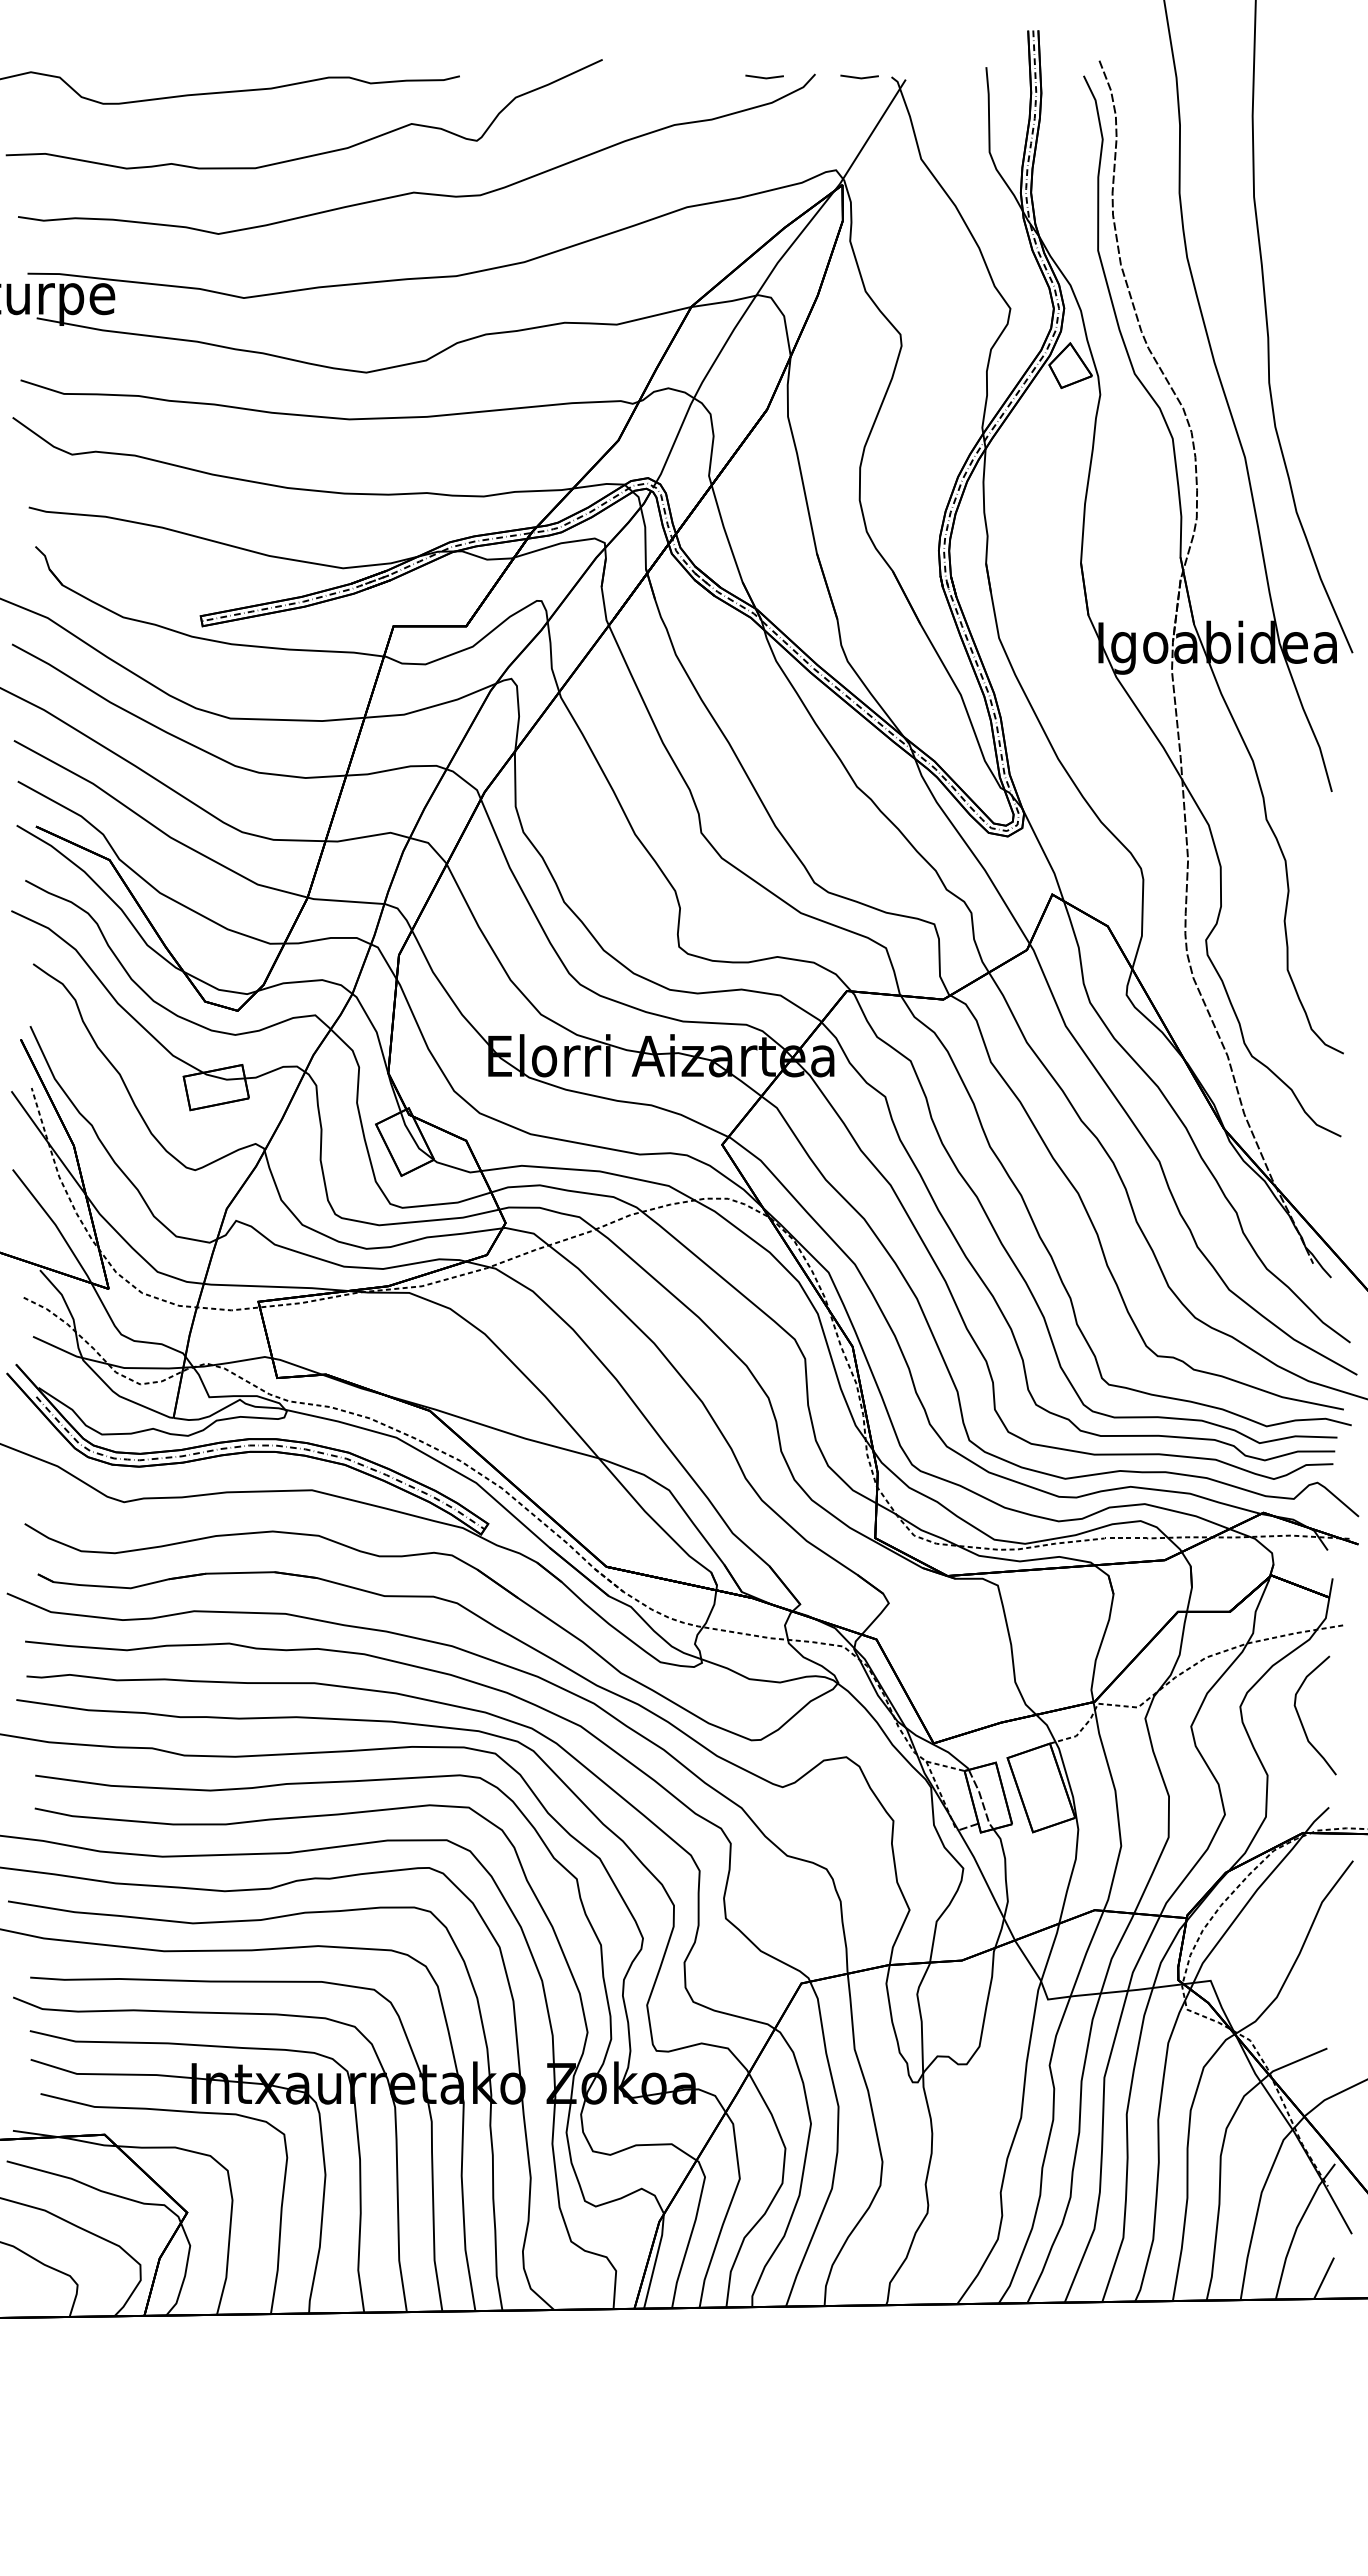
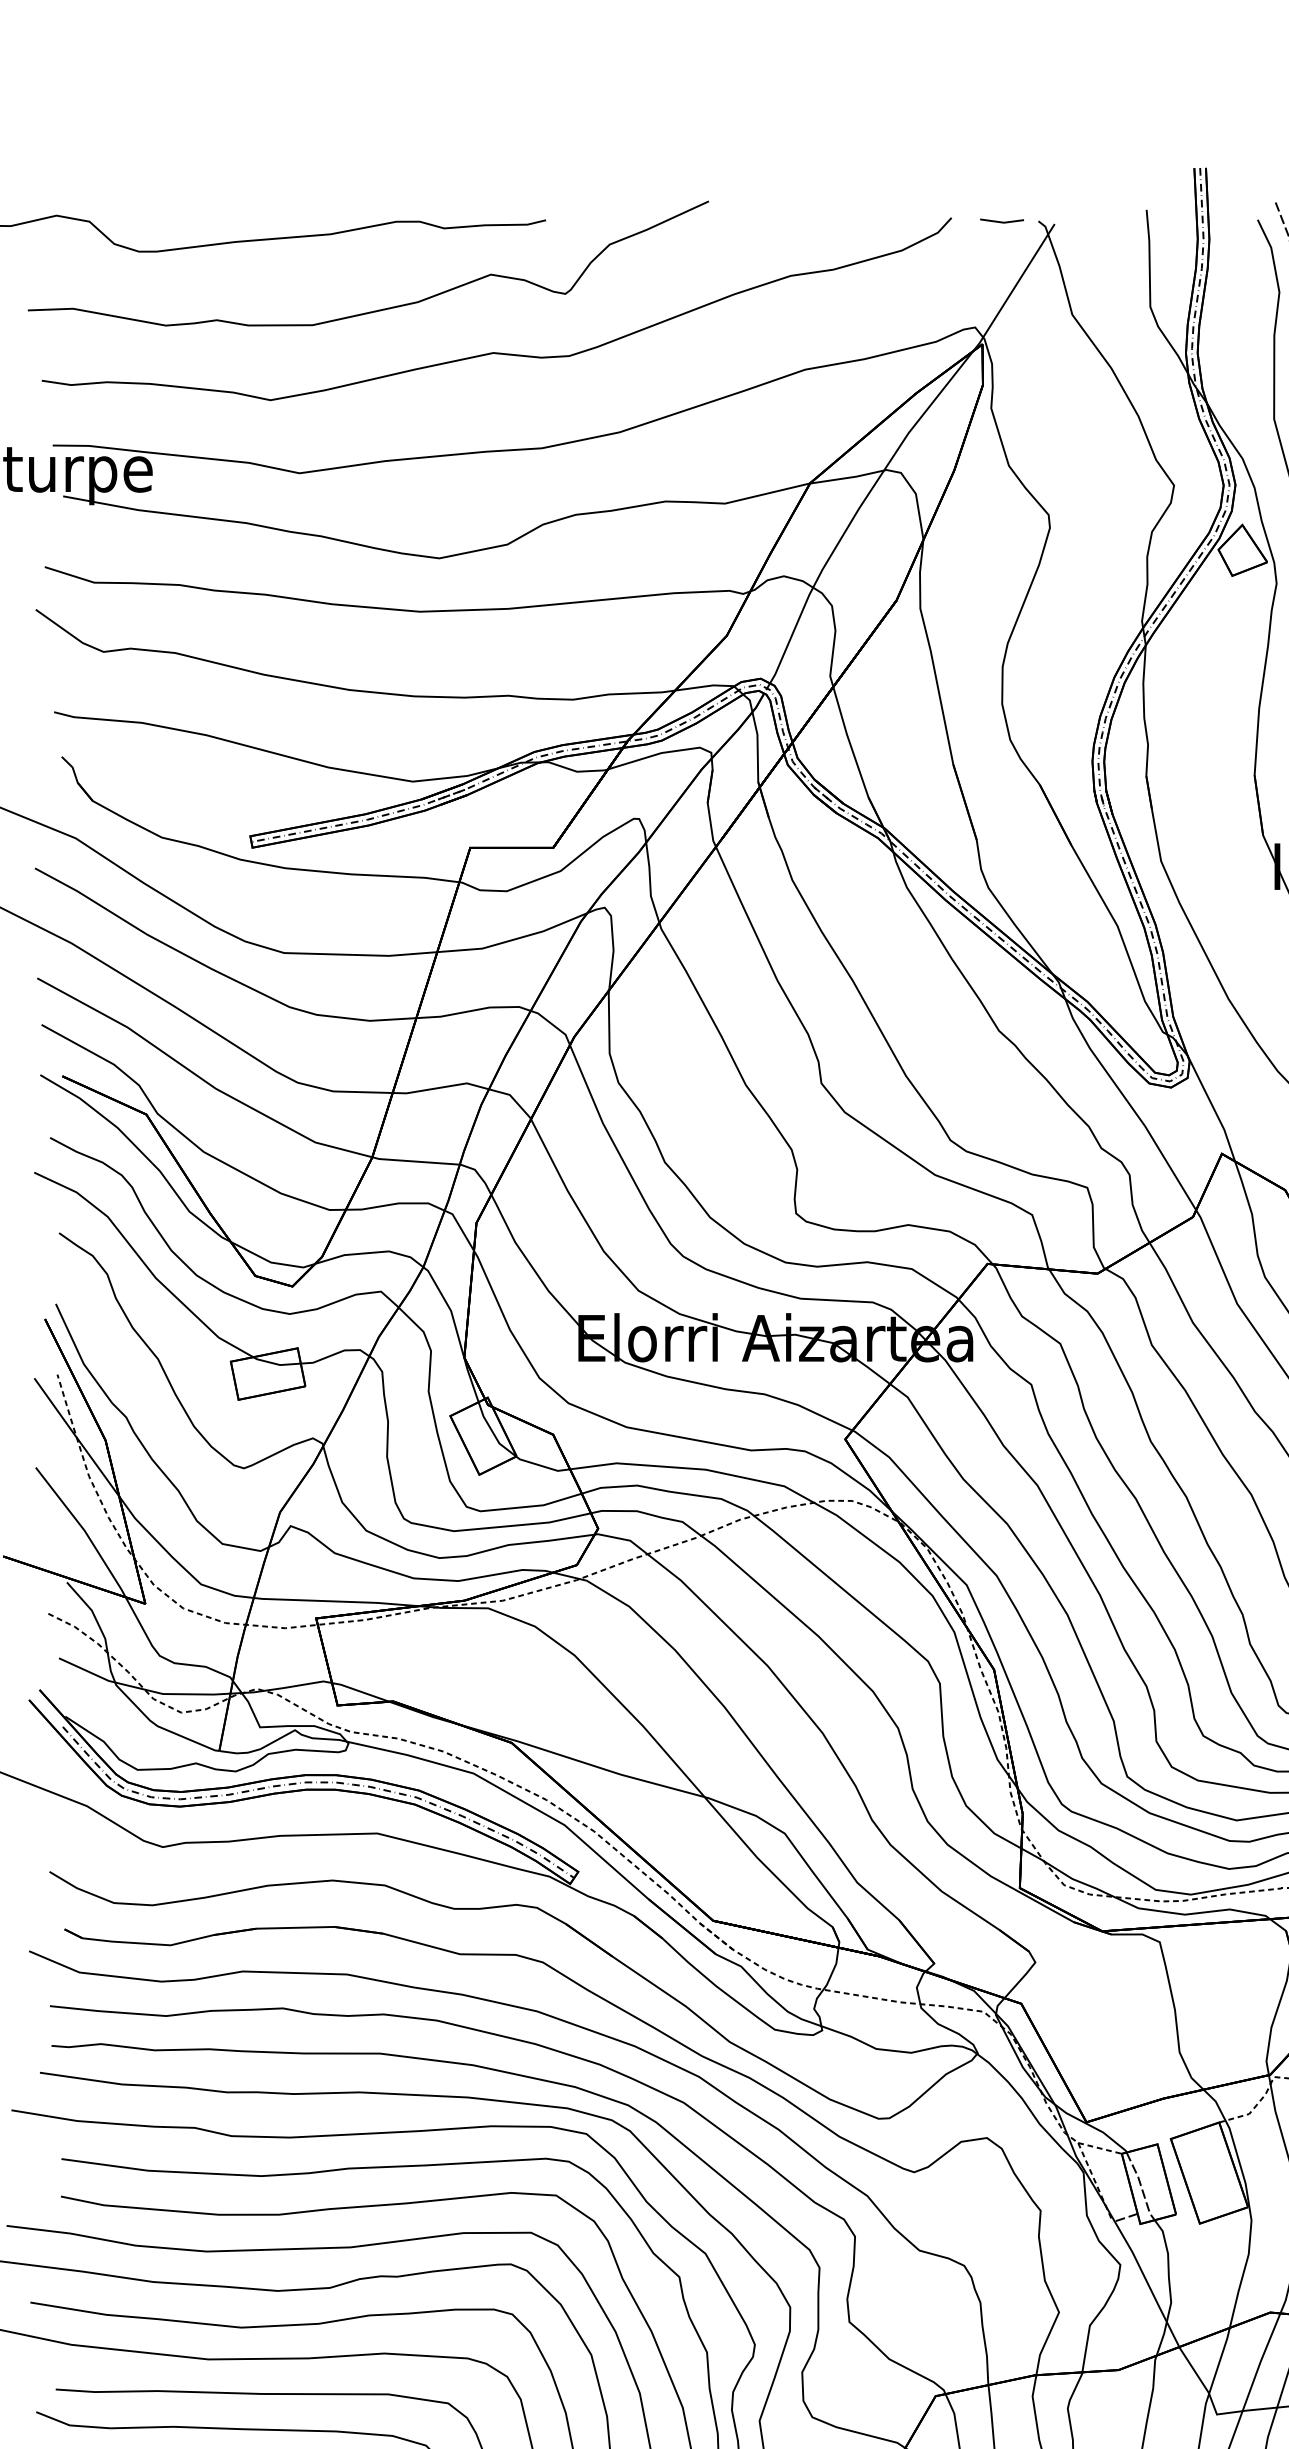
line: (764, 77) -> (893, 221), removed

